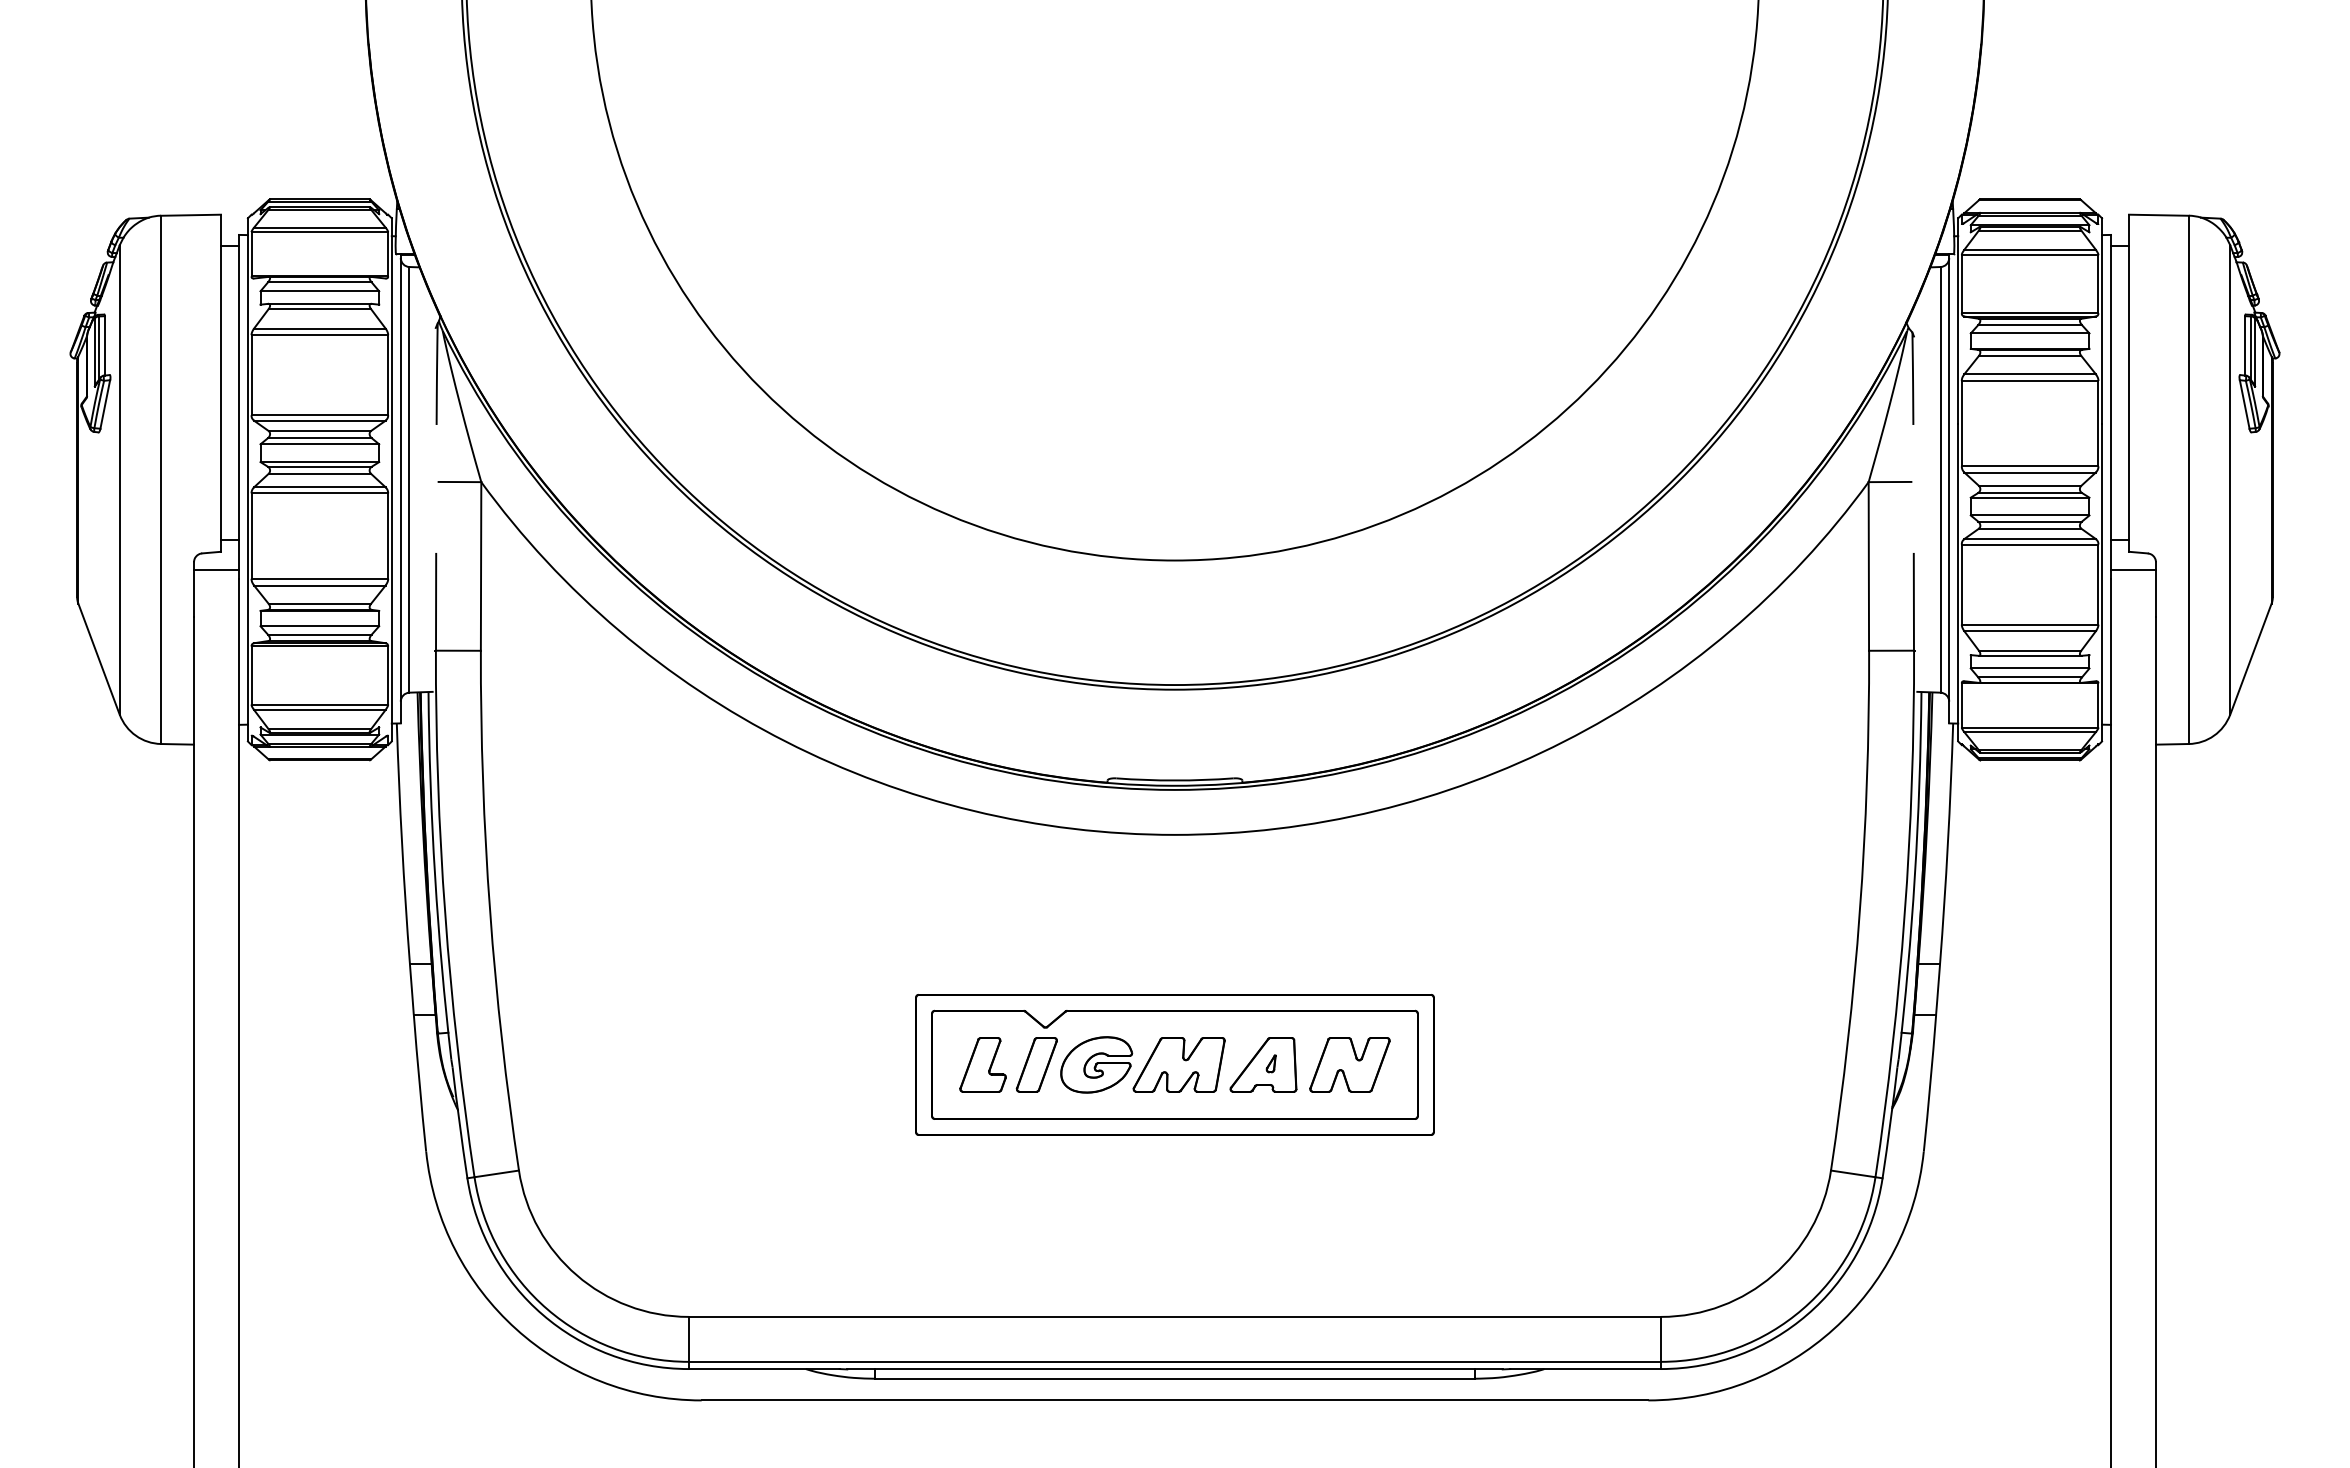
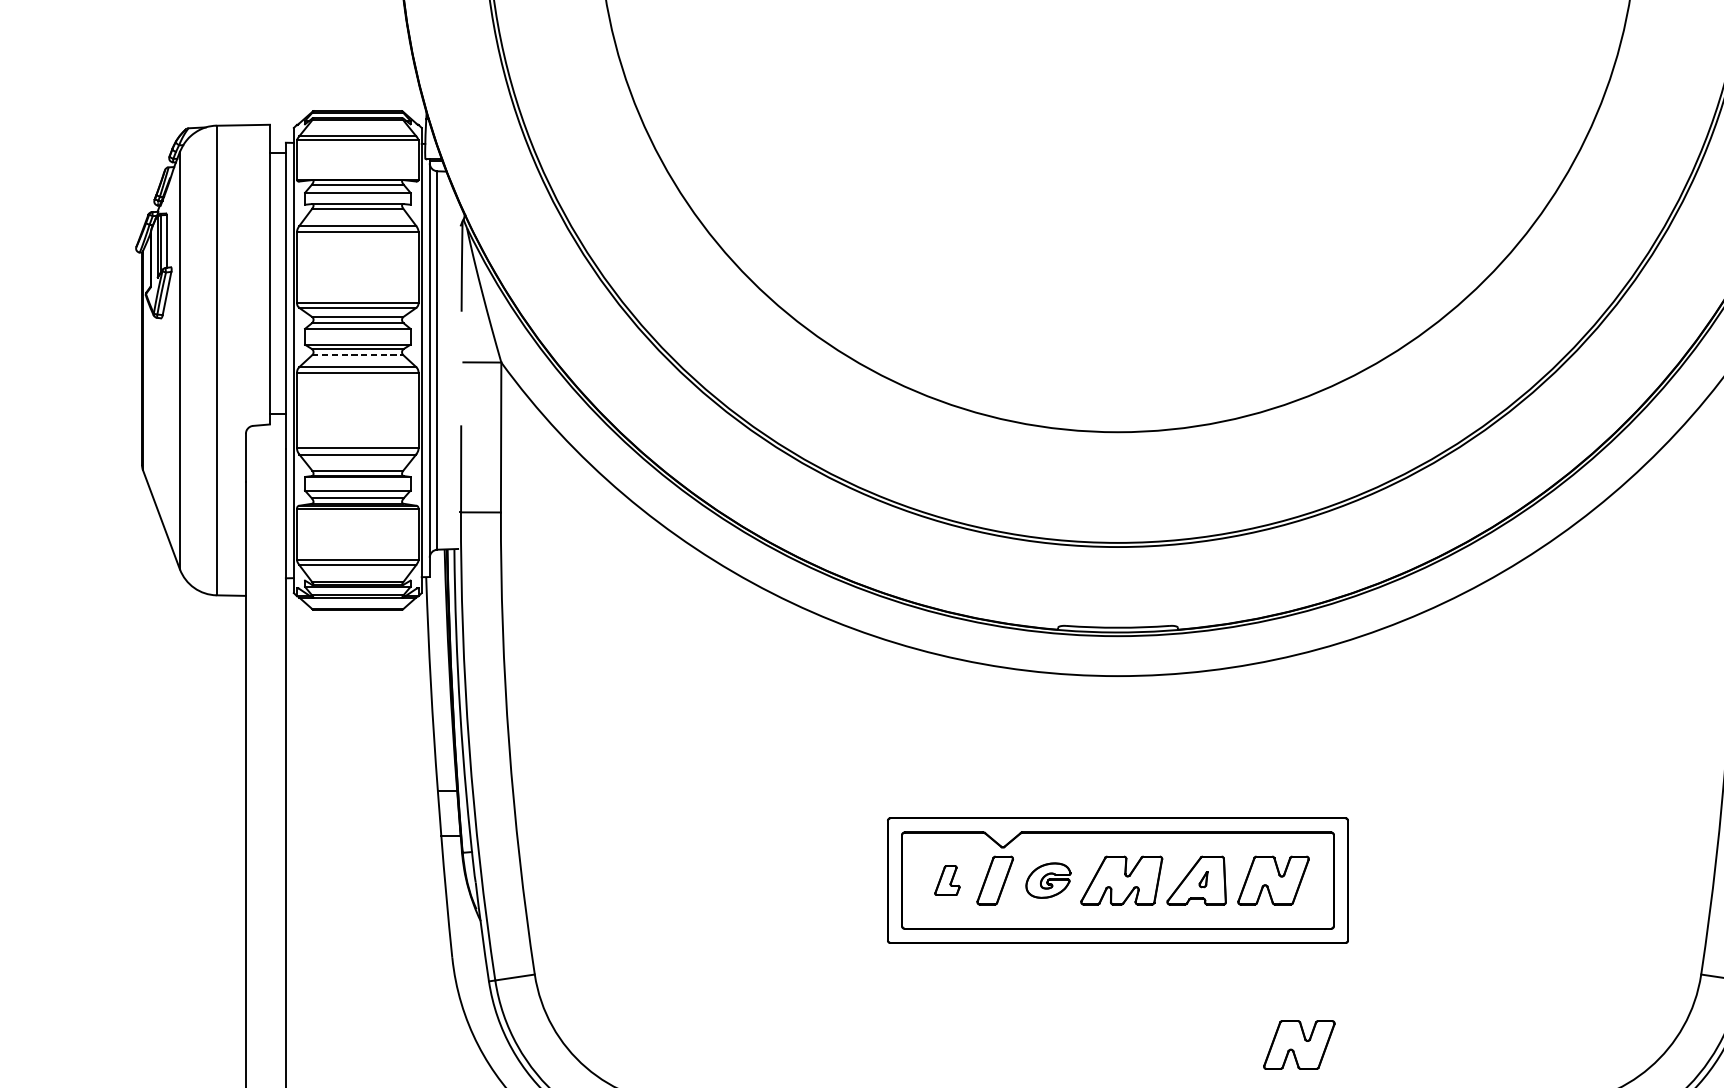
line: (320, 473) -> (358, 354), solid -> dashed
line: (216, 569) -> (265, 440), removed
part: (982, 1064) -> (946, 880), size x0.6
part: (1096, 1064) -> (1048, 880), size x0.7
part: (1378, 1249) -> (1298, 1044), added

